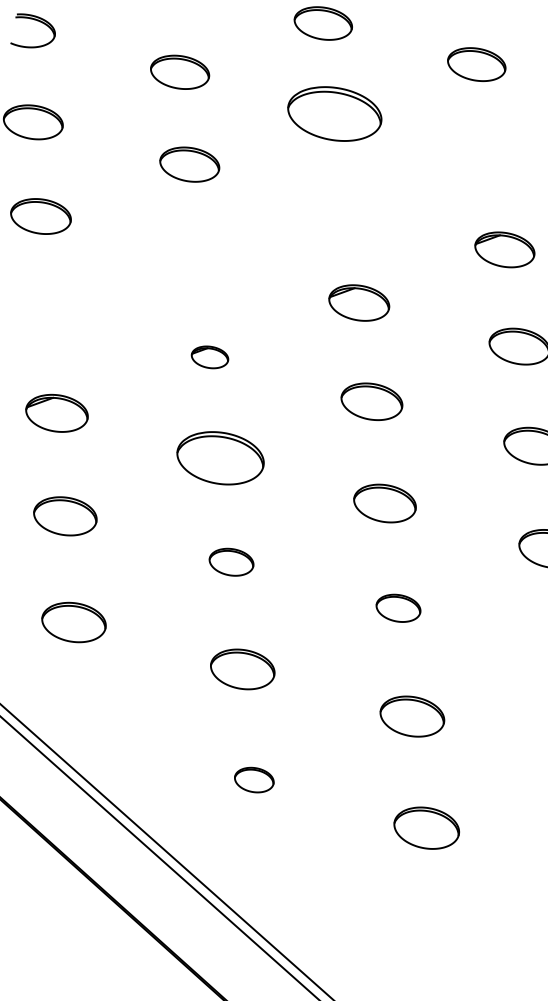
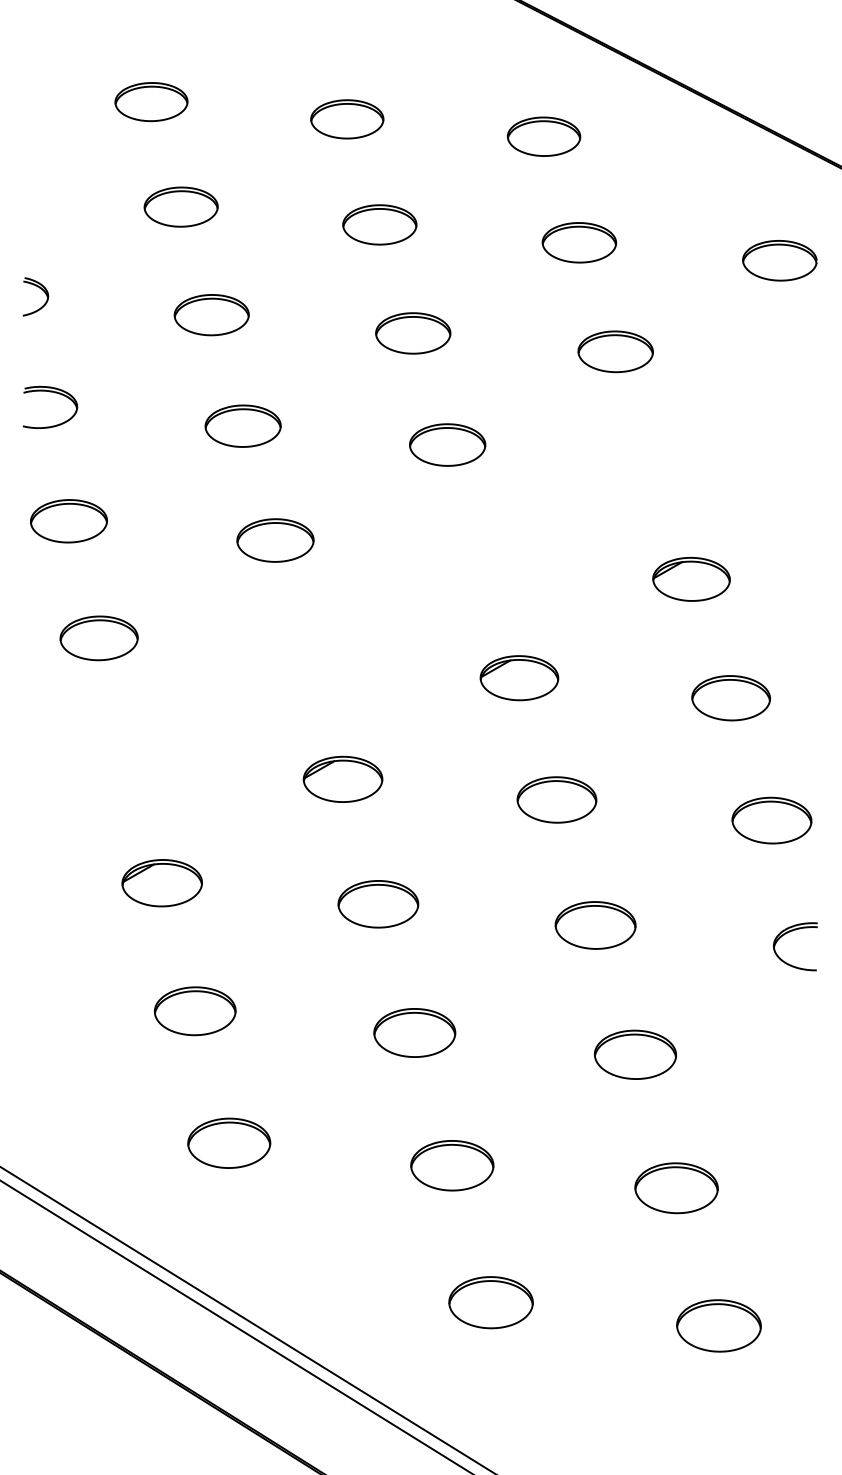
part: (334, 113) -> (447, 444), size x0.62
part: (209, 356) -> (342, 778), size x1.67
part: (220, 458) -> (378, 904), size x0.71
part: (231, 561) -> (414, 1032), size x1.43
part: (398, 608) -> (635, 1054), size x1.43
part: (253, 779) -> (490, 1302), size x1.67

